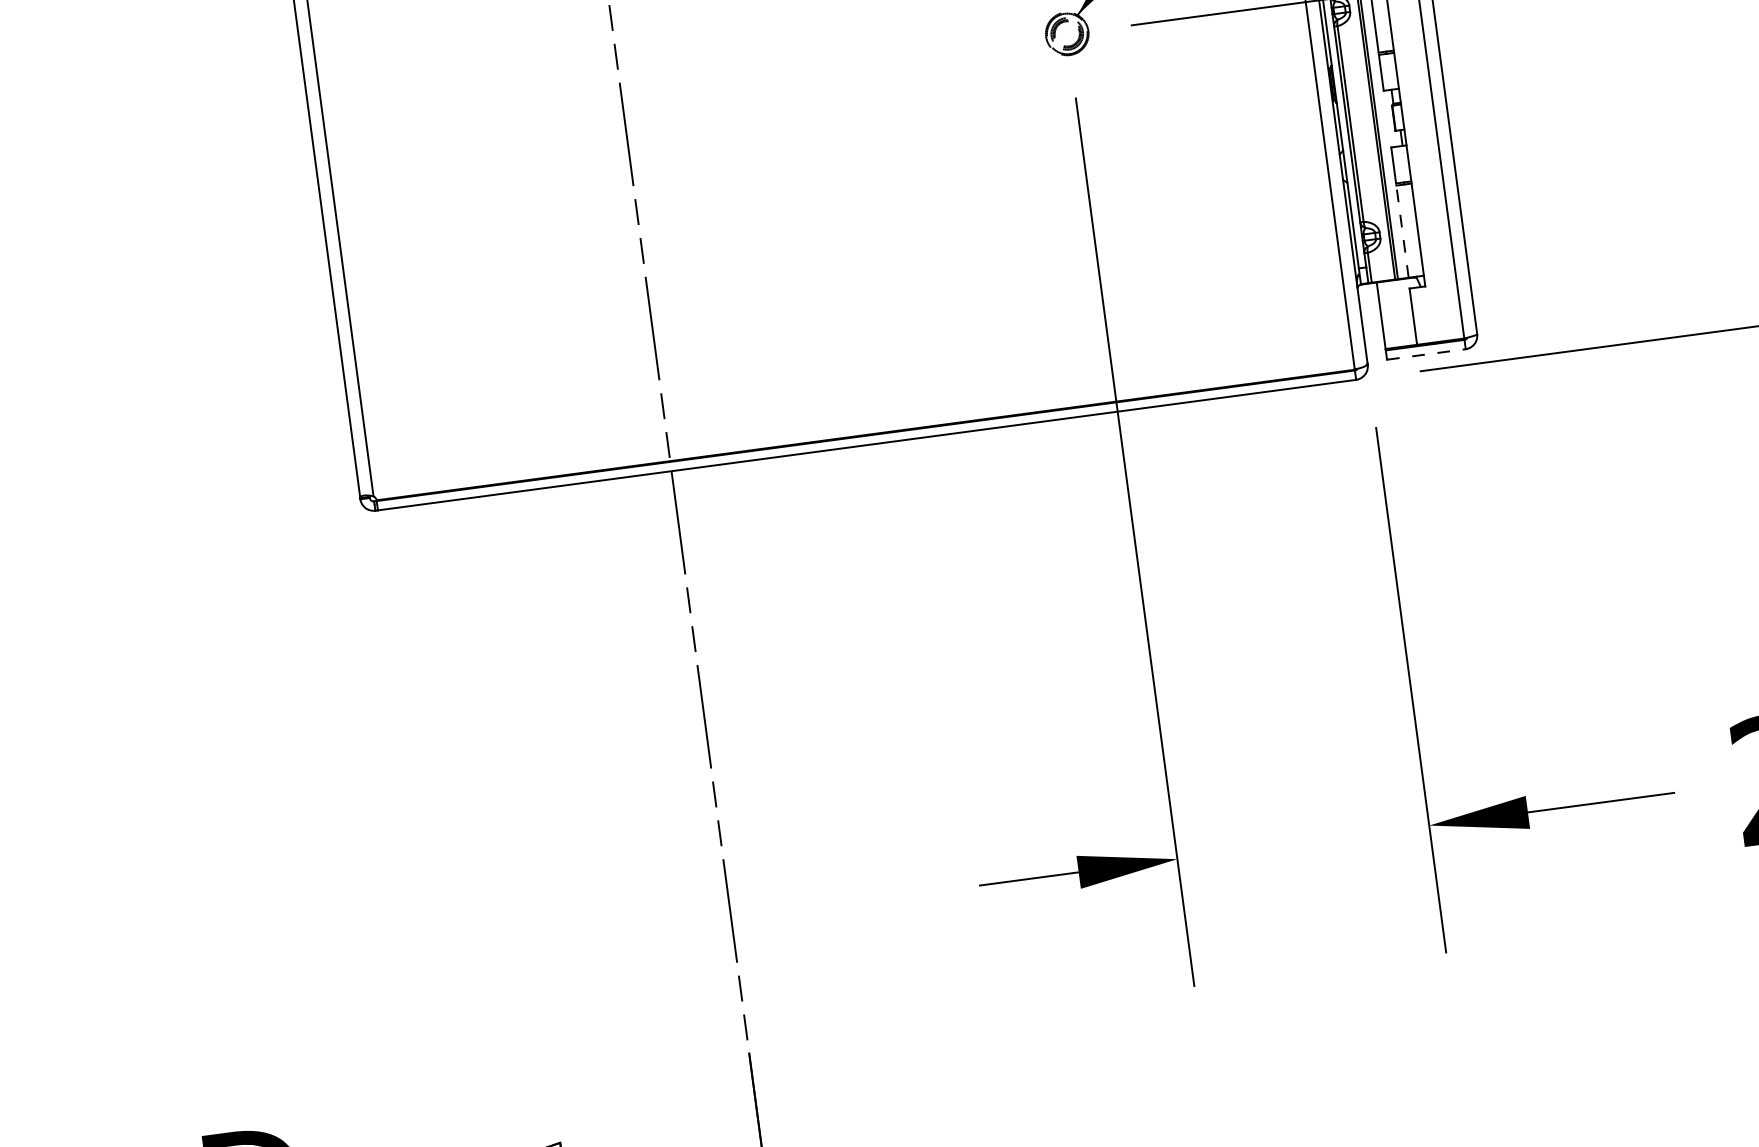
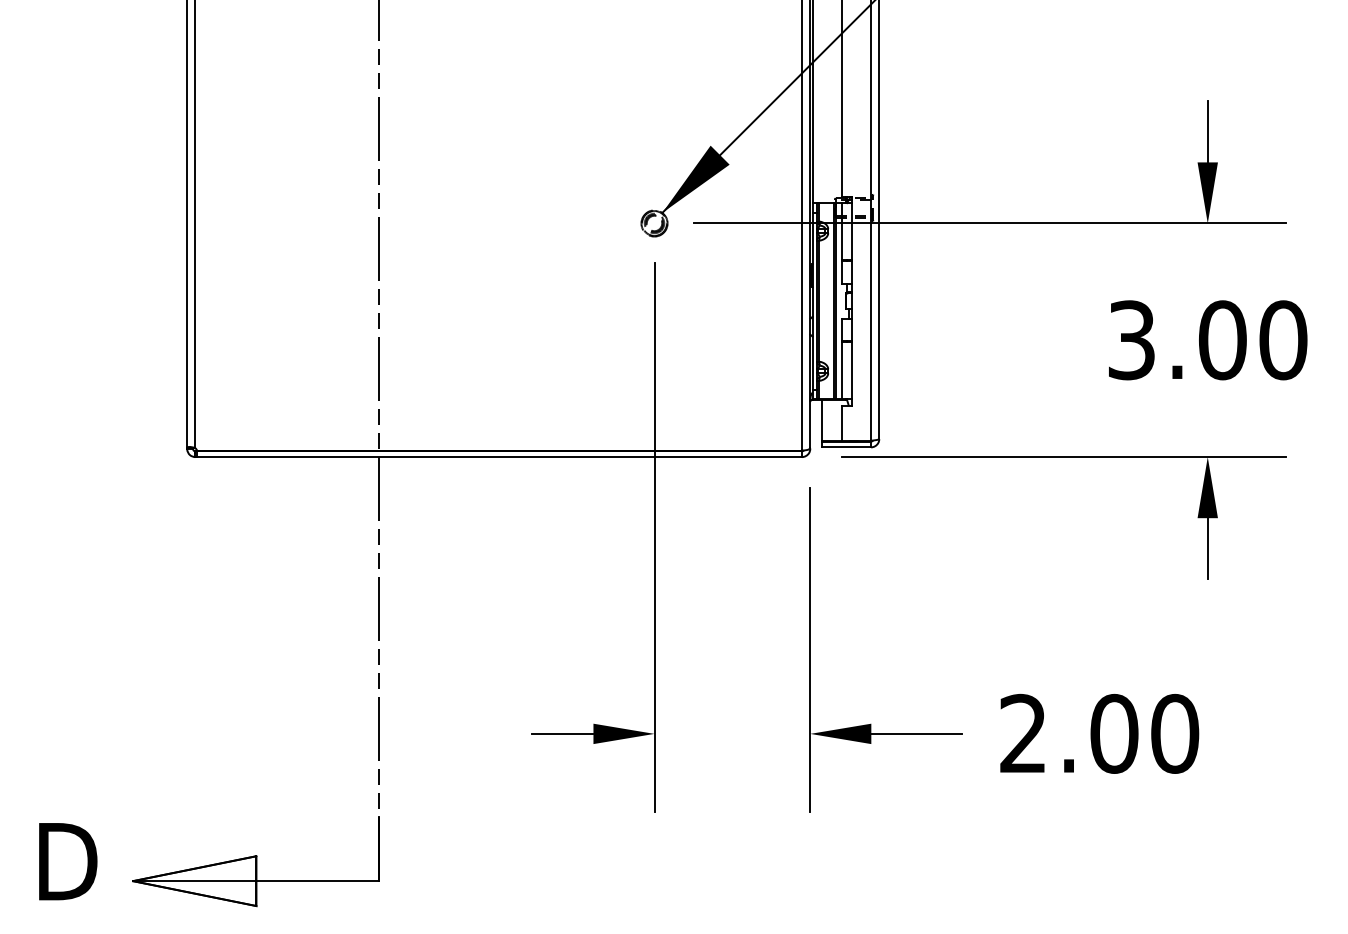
line: (1402, 231) -> (842, 370), dashed -> solid
line: (1427, 354) -> (847, 447), dashed -> solid

